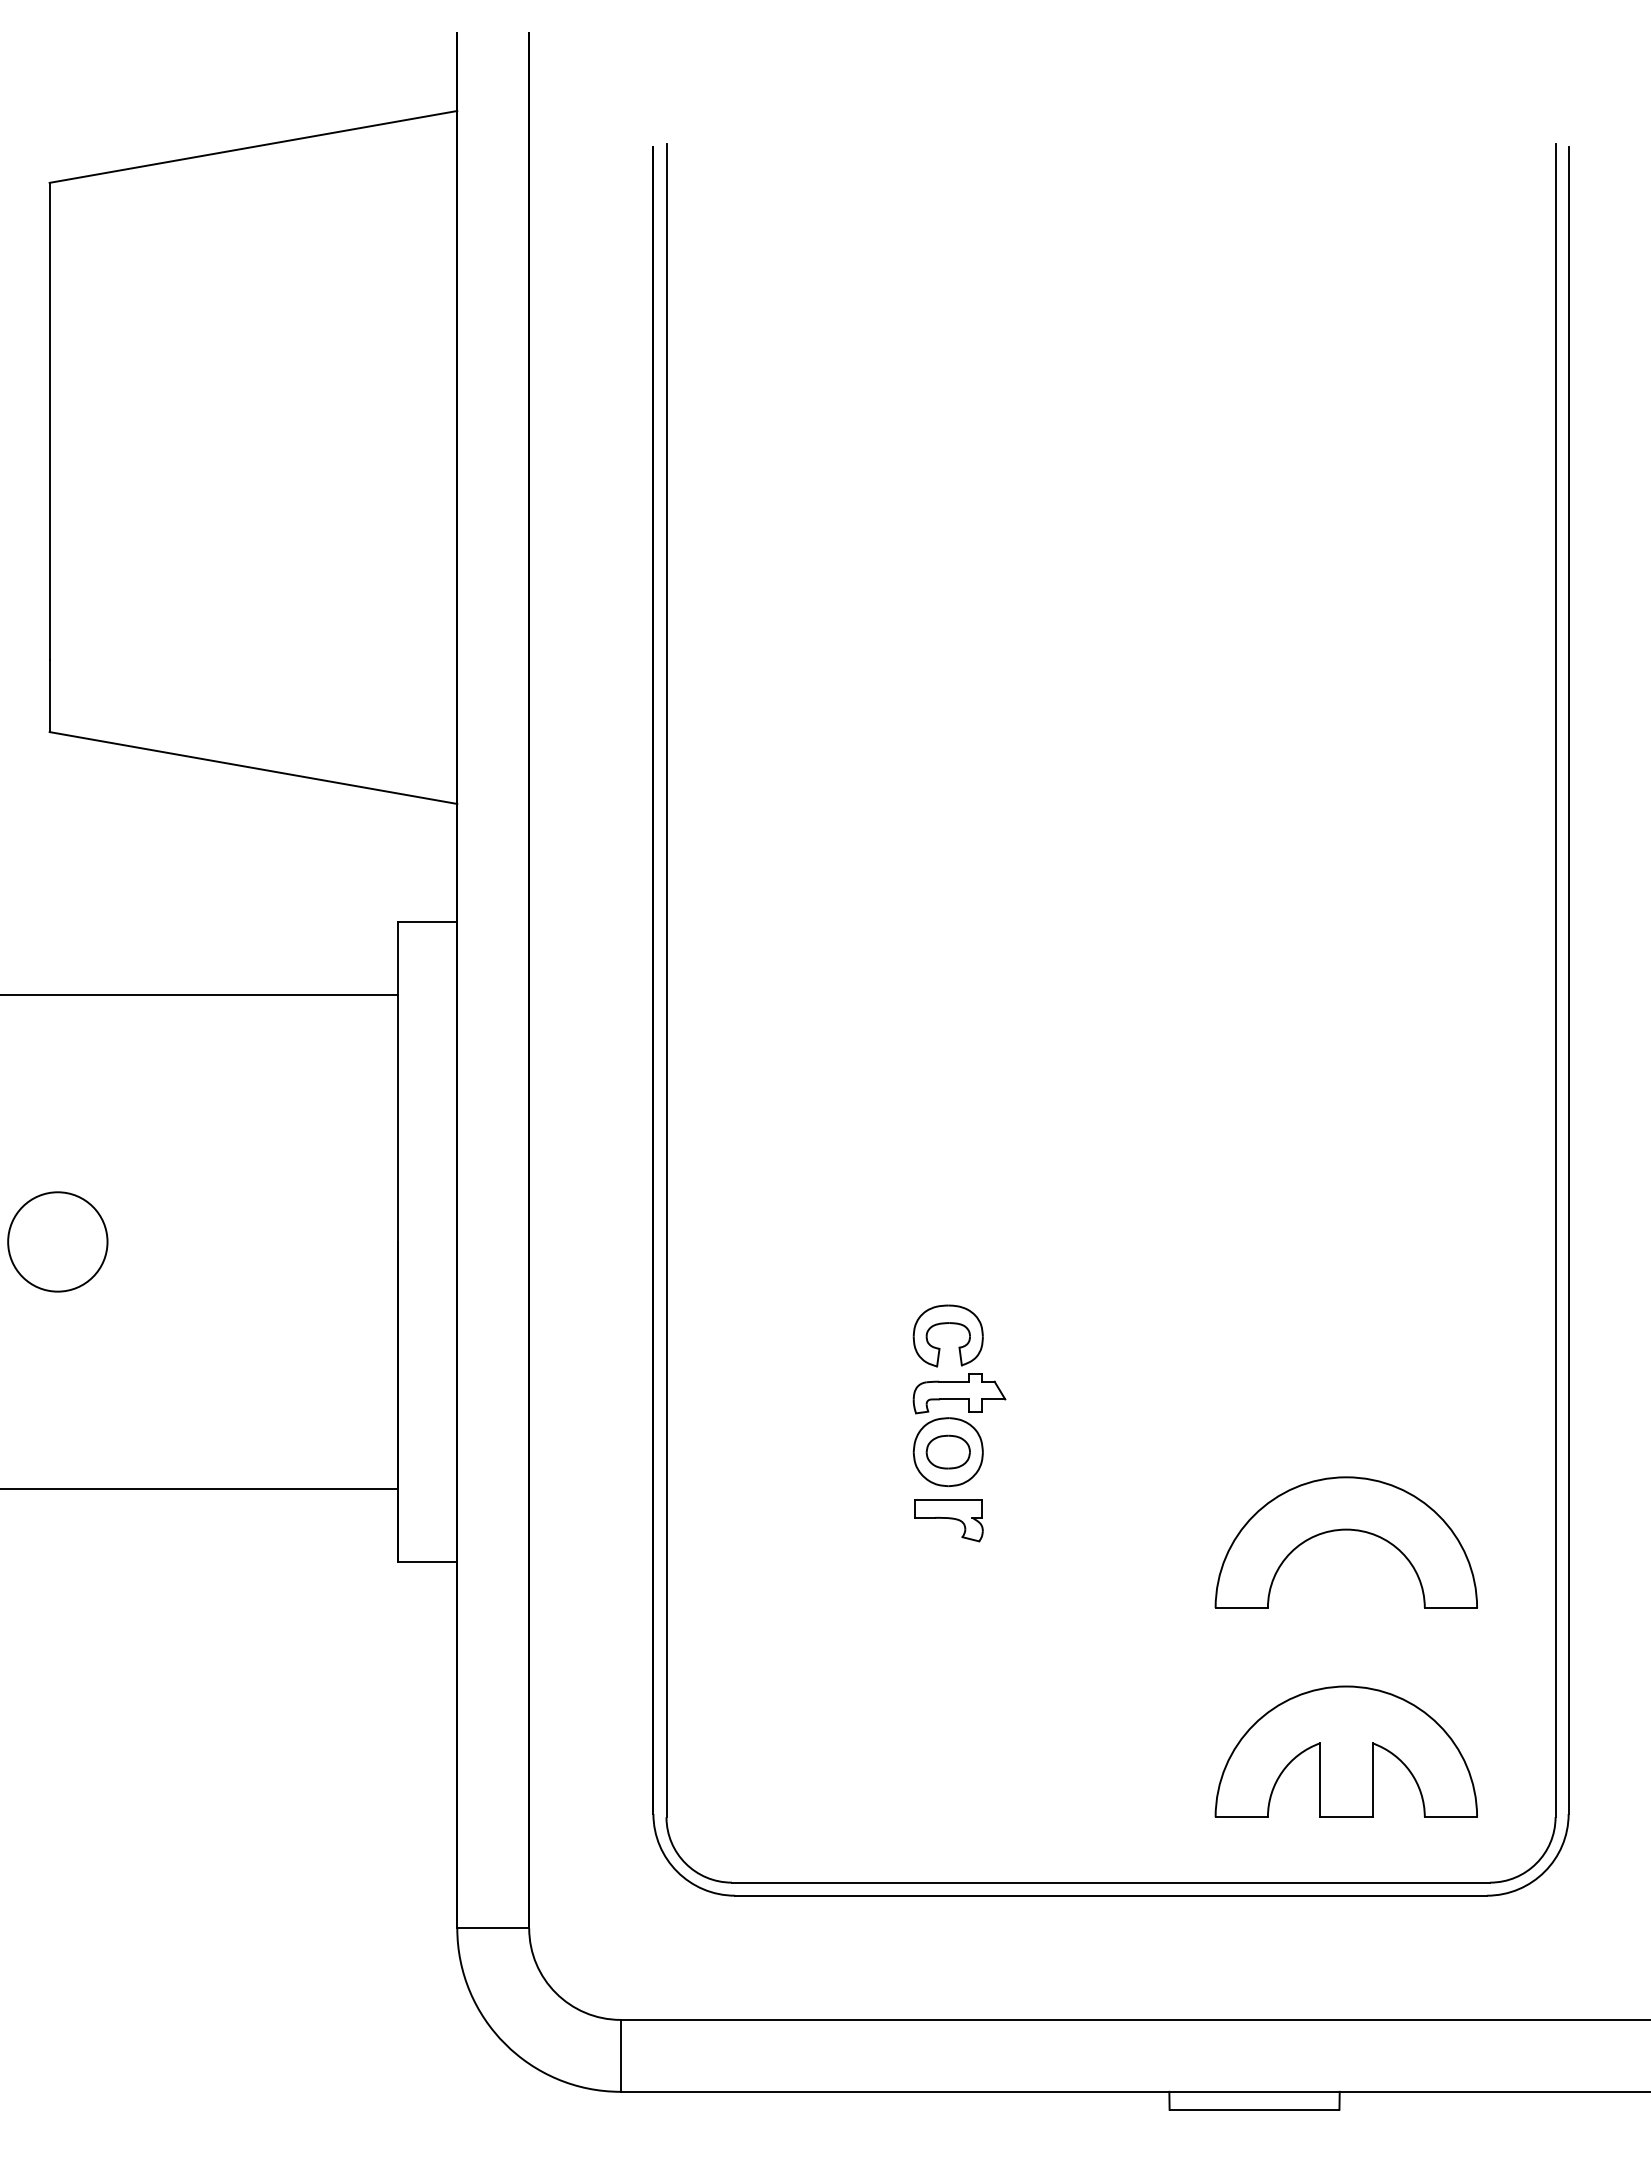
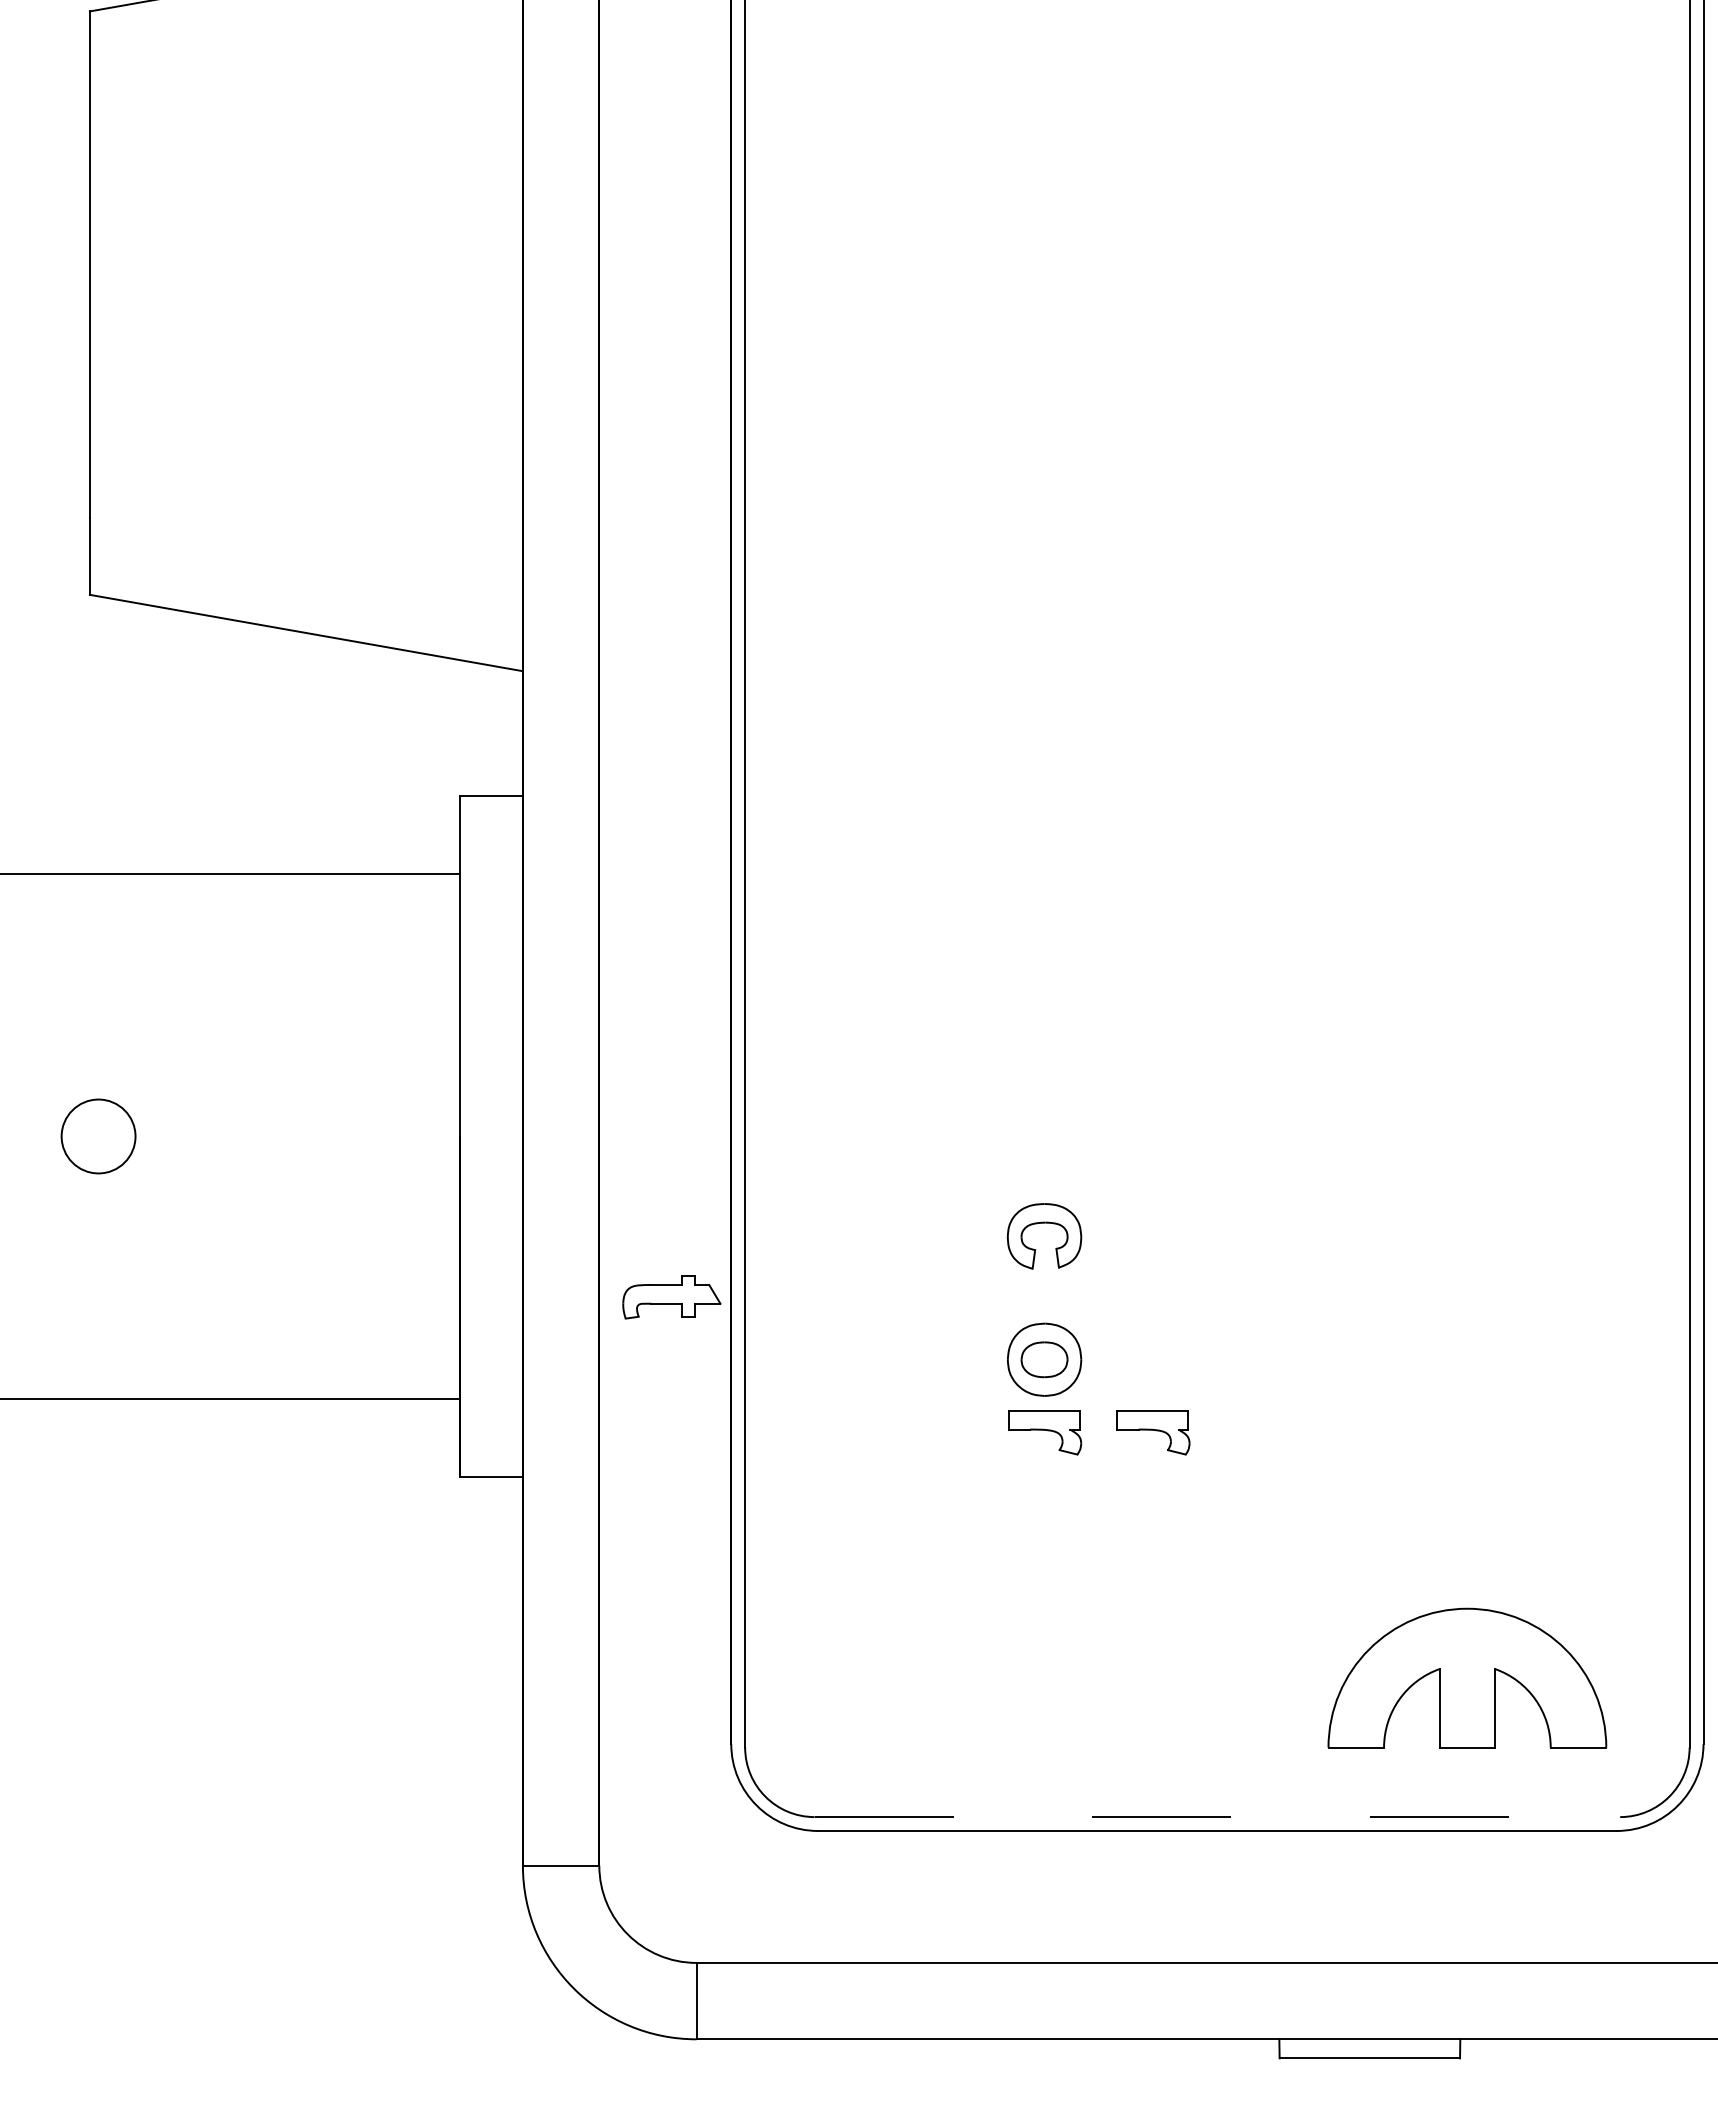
circle: (57, 1241) -> (98, 1136), size x0.7
part: (959, 1393) -> (671, 1297), moved
part: (1050, 1520) -> (1153, 1432), added
part: (1345, 1530) -> (1466, 1443), removed
line: (1111, 1882) -> (1217, 1816), solid -> dashed

